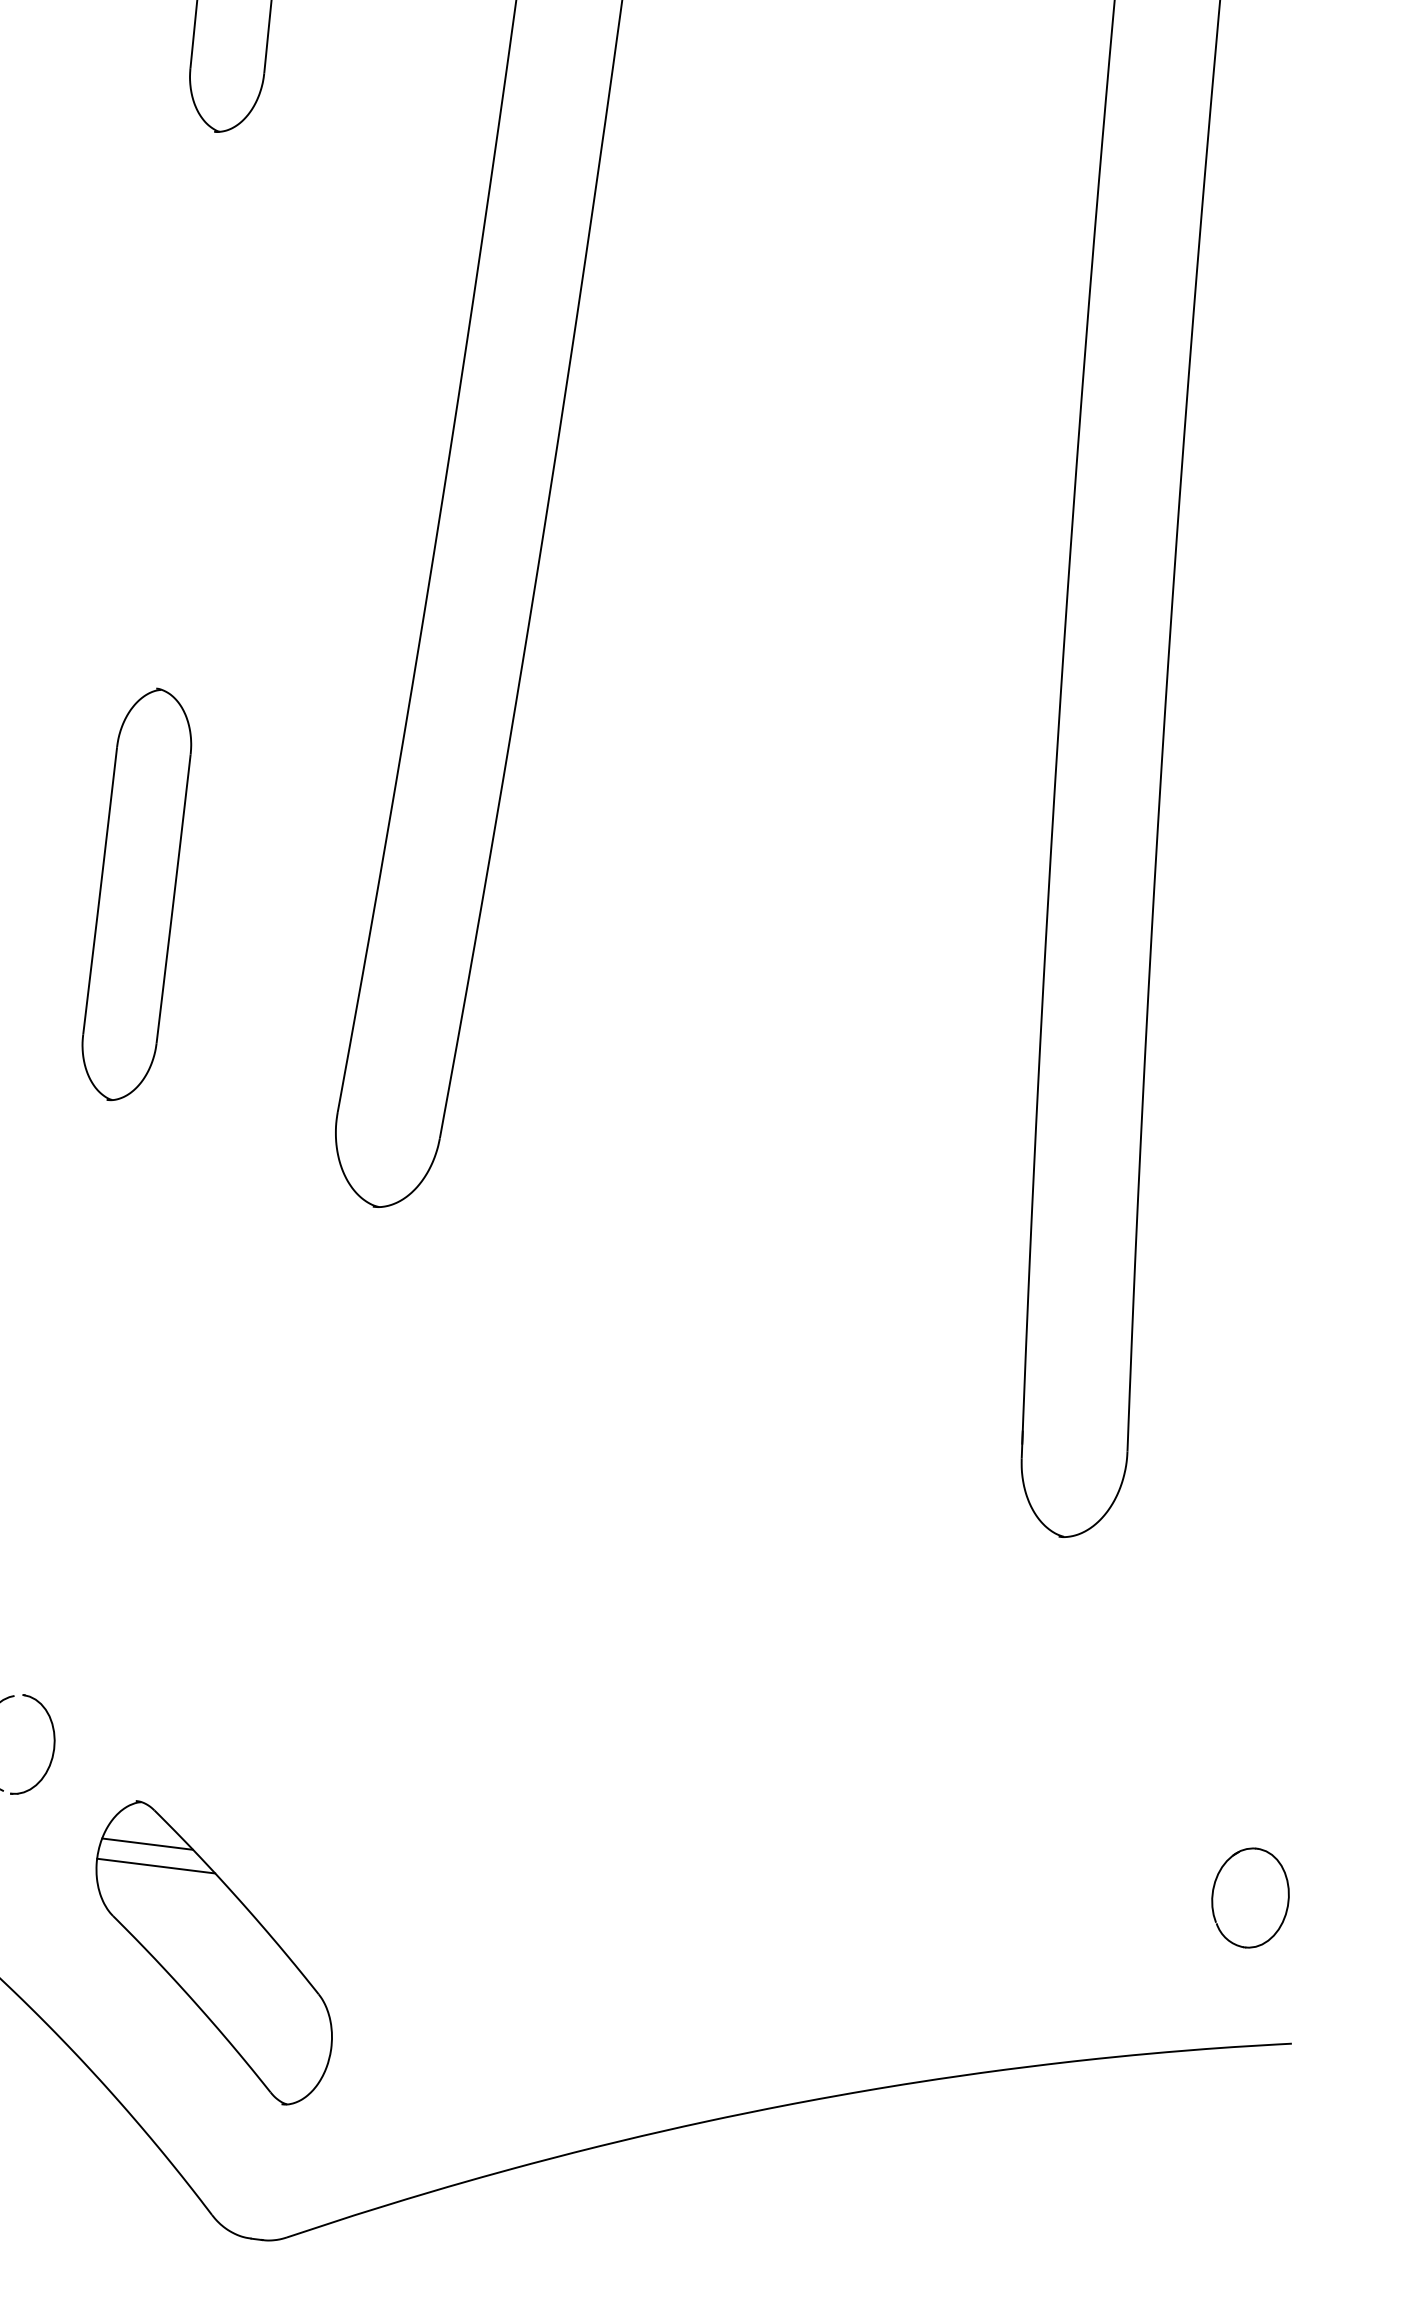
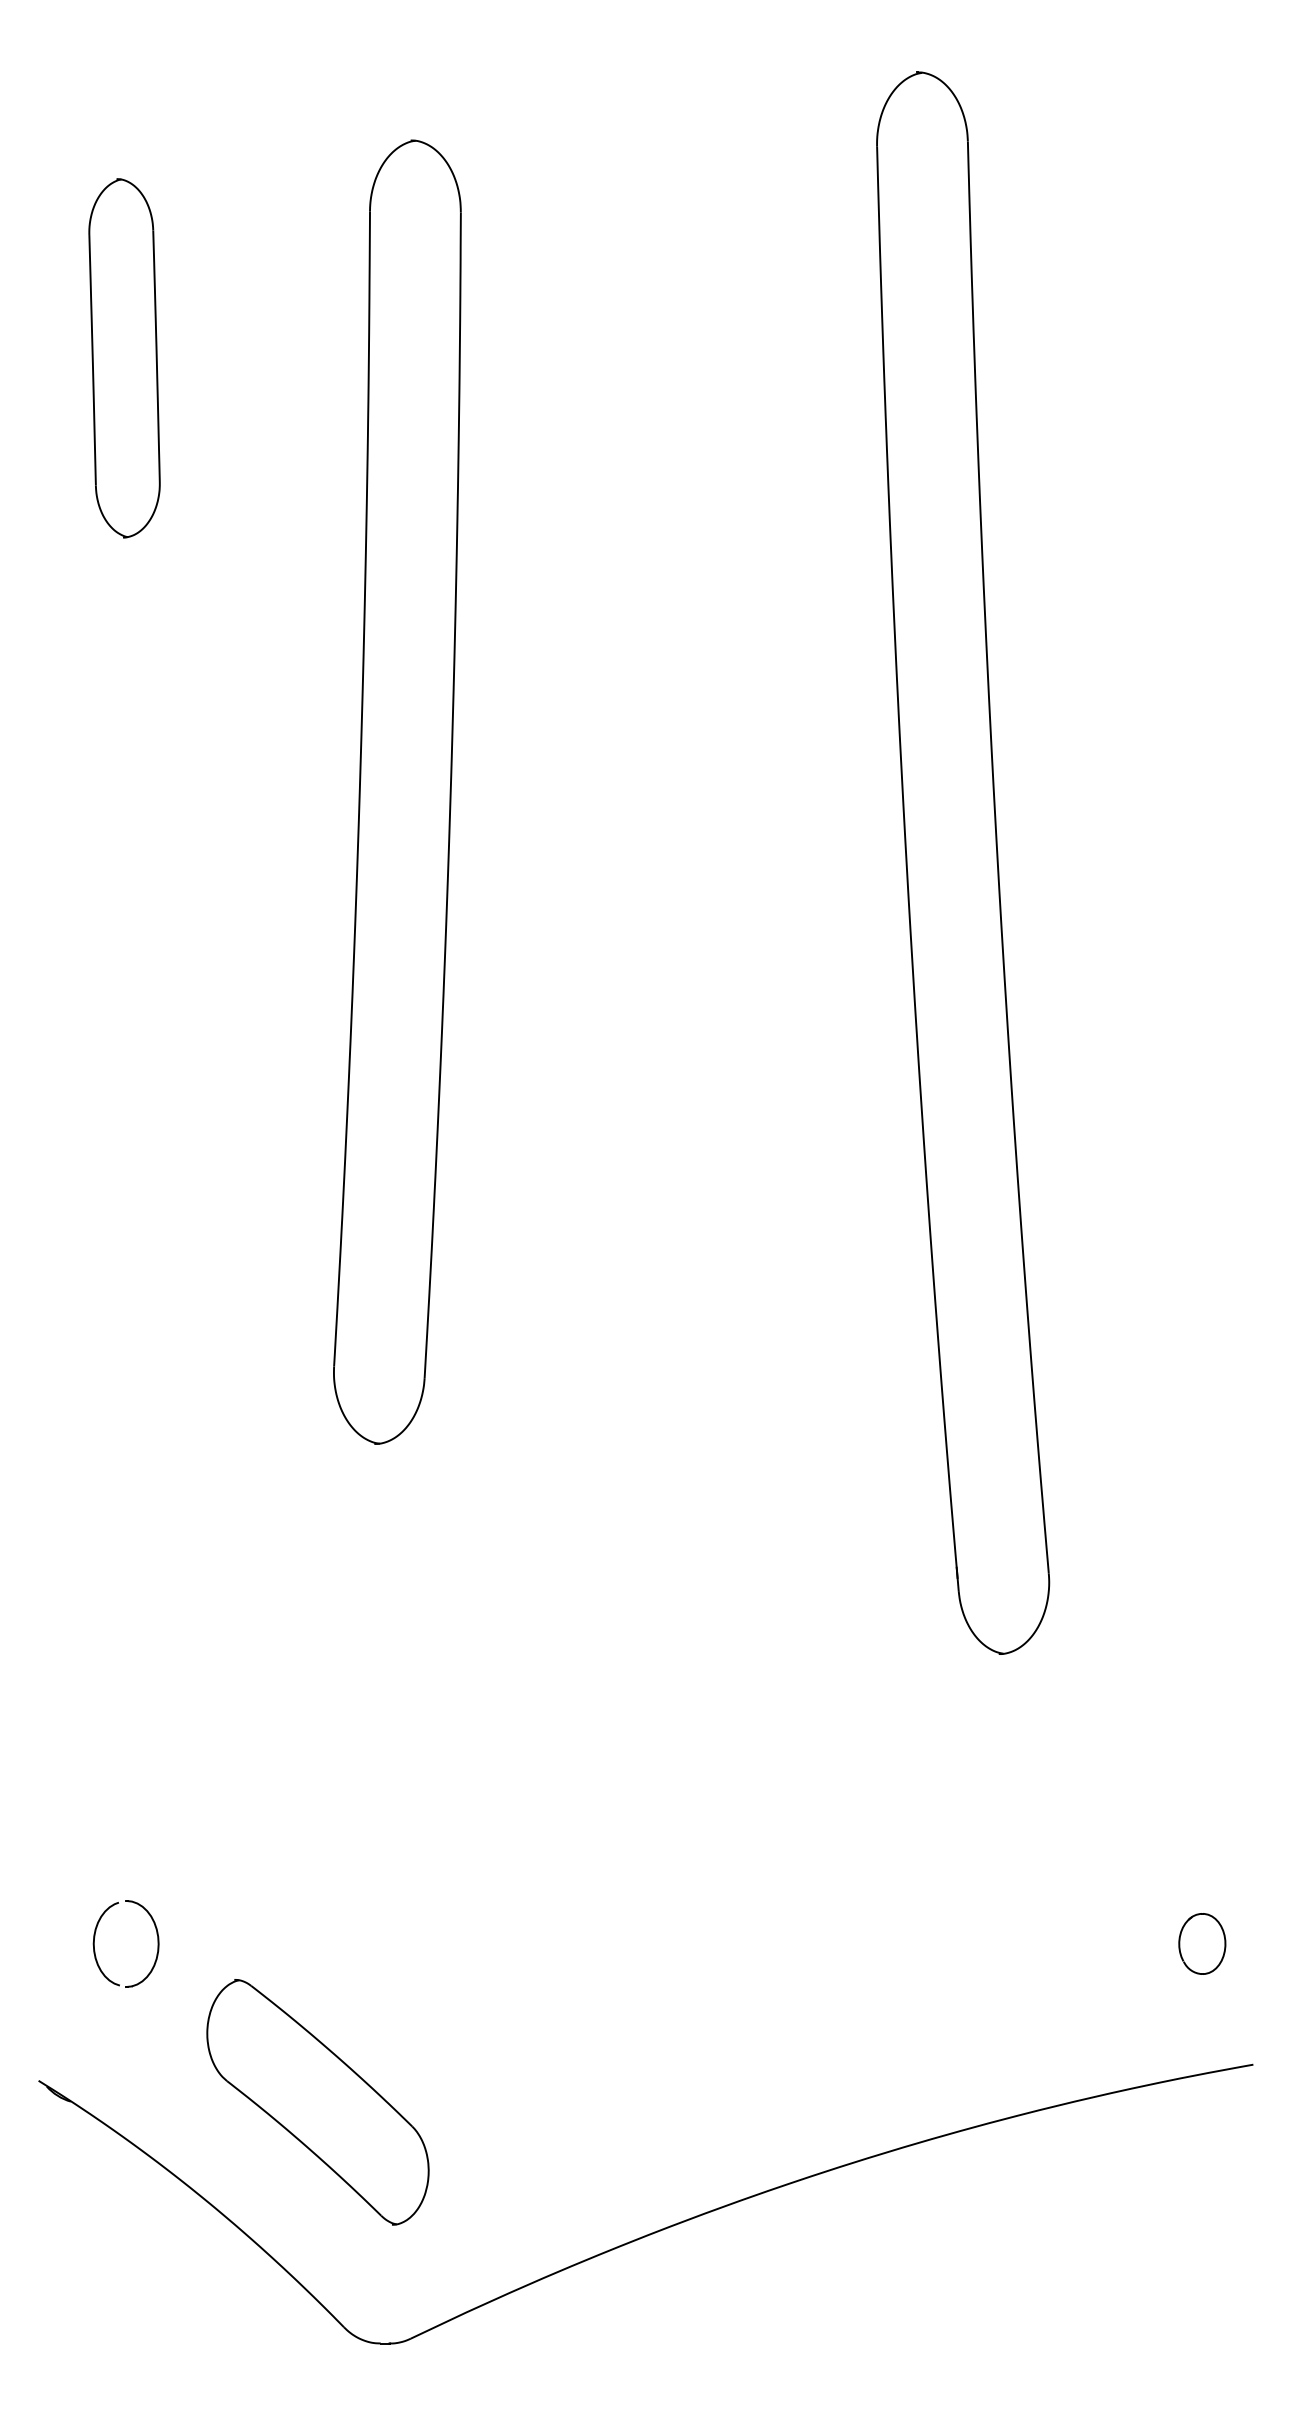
part: (135, 894) -> (137, 1201), removed
line: (146, 1843) -> (248, 2015), removed
line: (155, 1865) -> (258, 2033), removed
part: (1250, 1897) -> (1202, 1943), size x0.7

